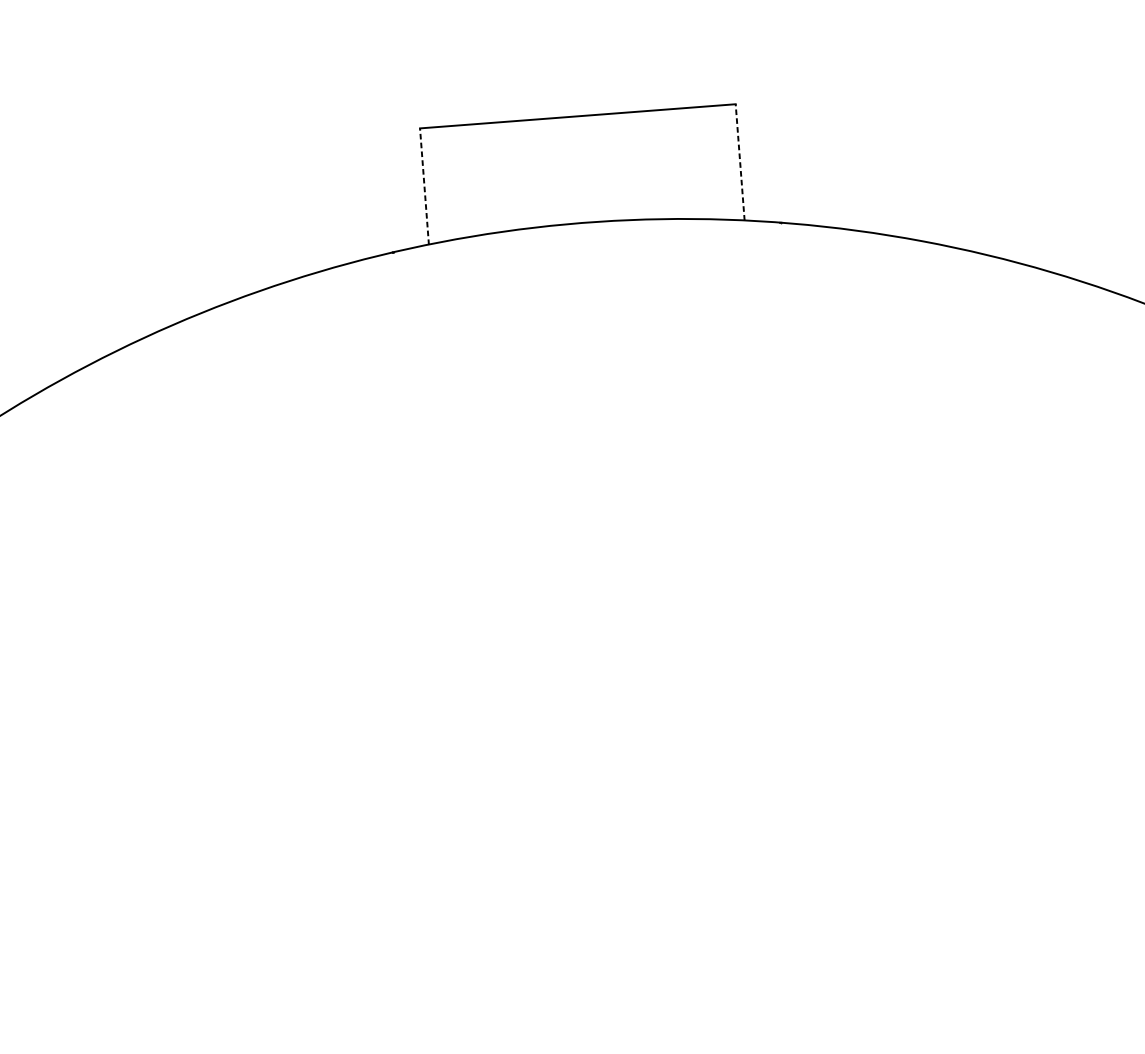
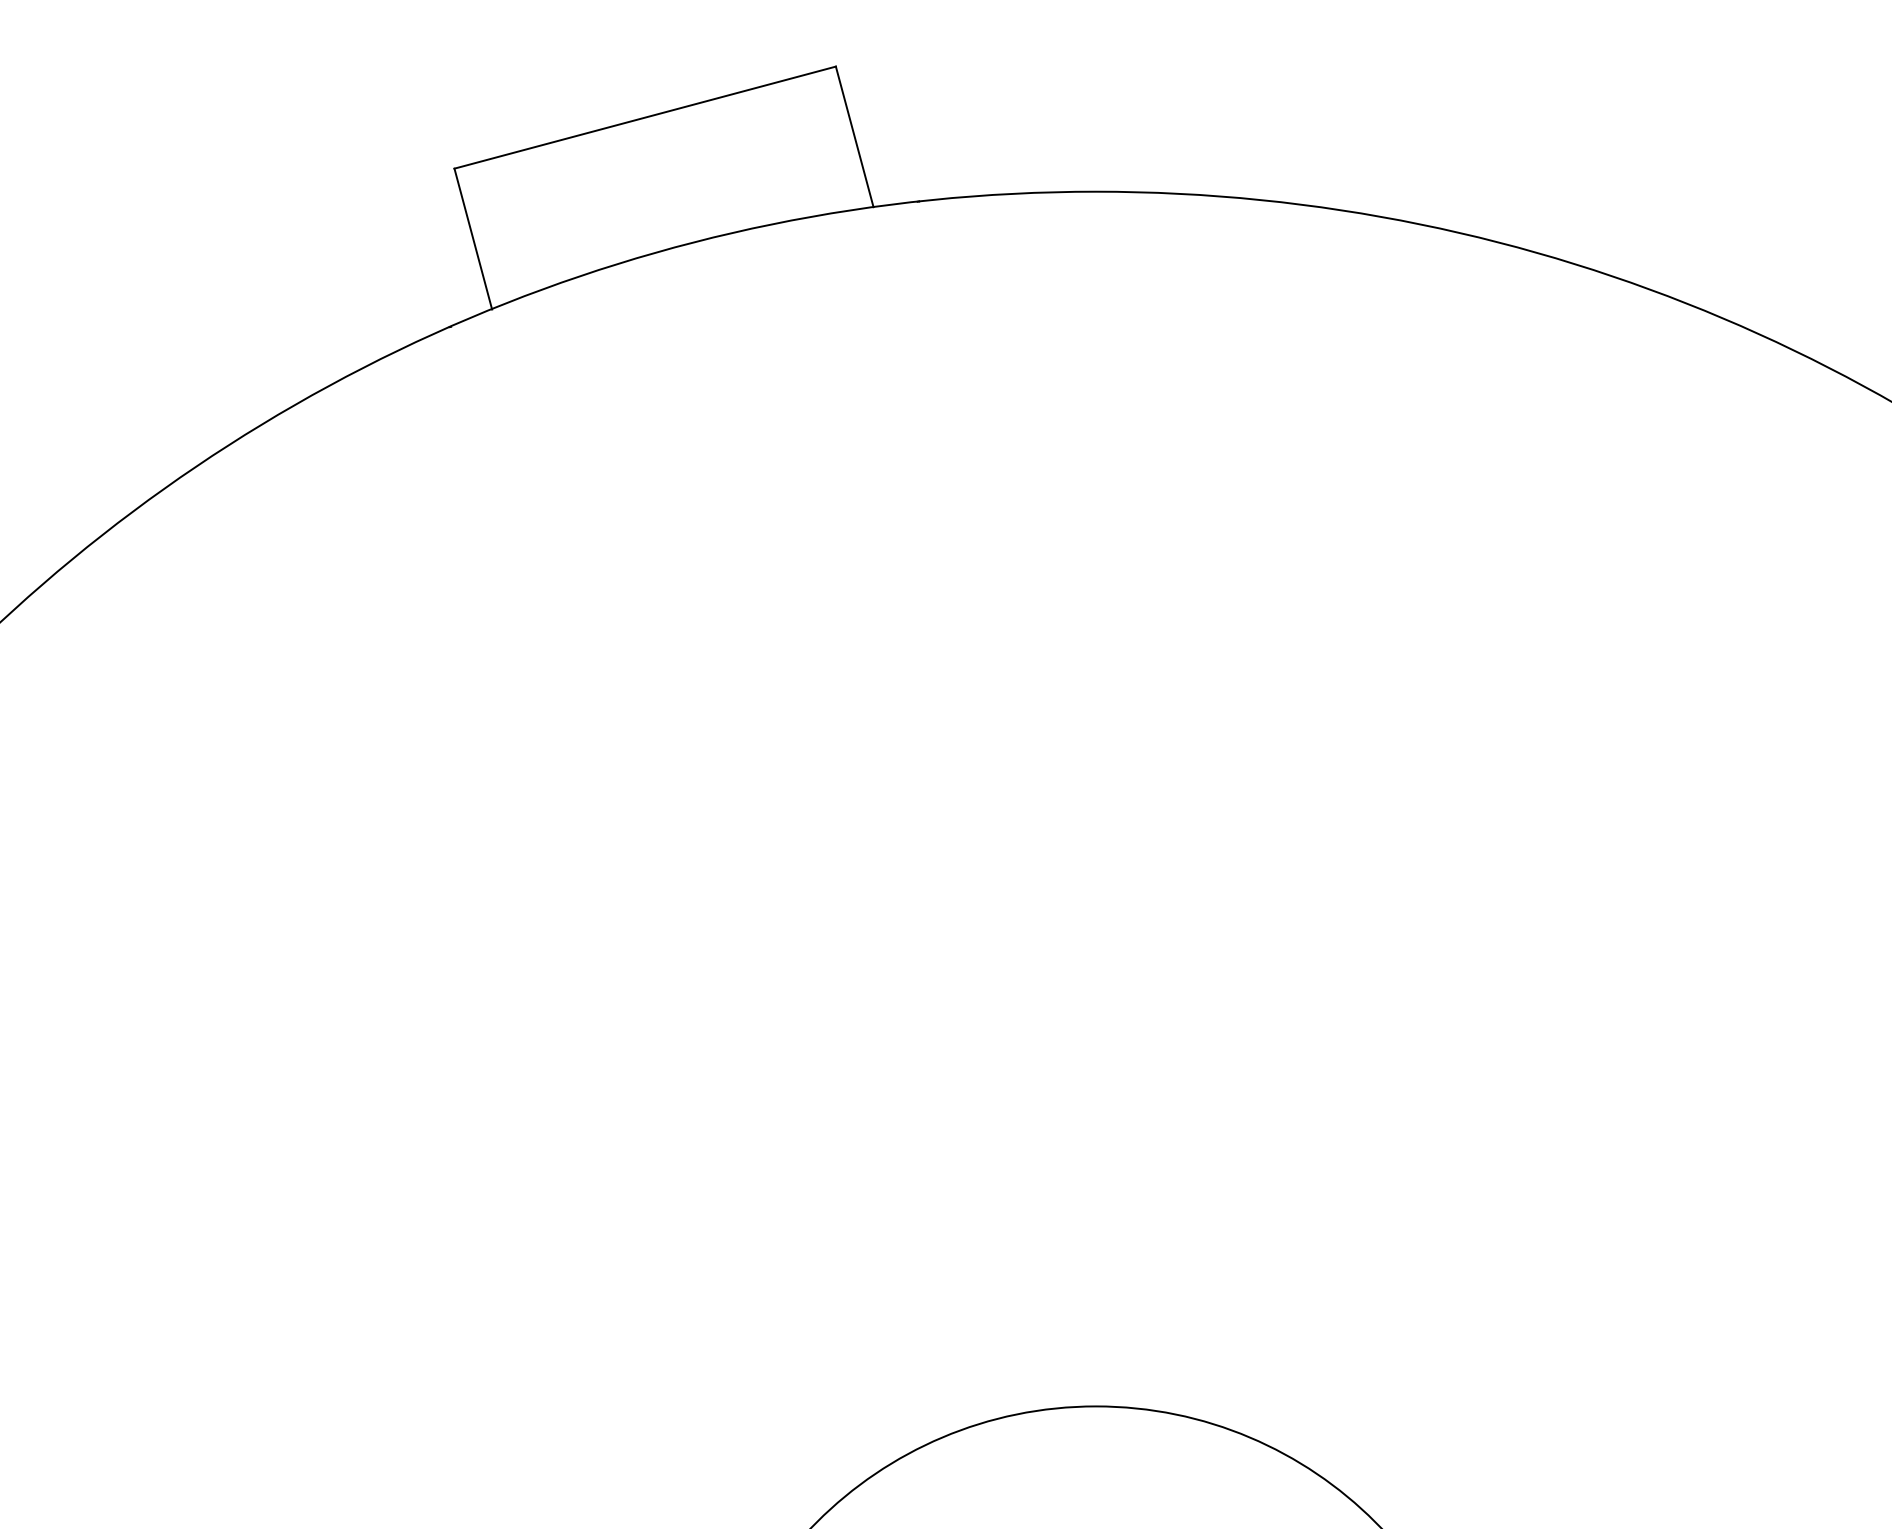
line: (740, 162) -> (854, 136), dashed -> solid
line: (424, 187) -> (473, 239), dashed -> solid

